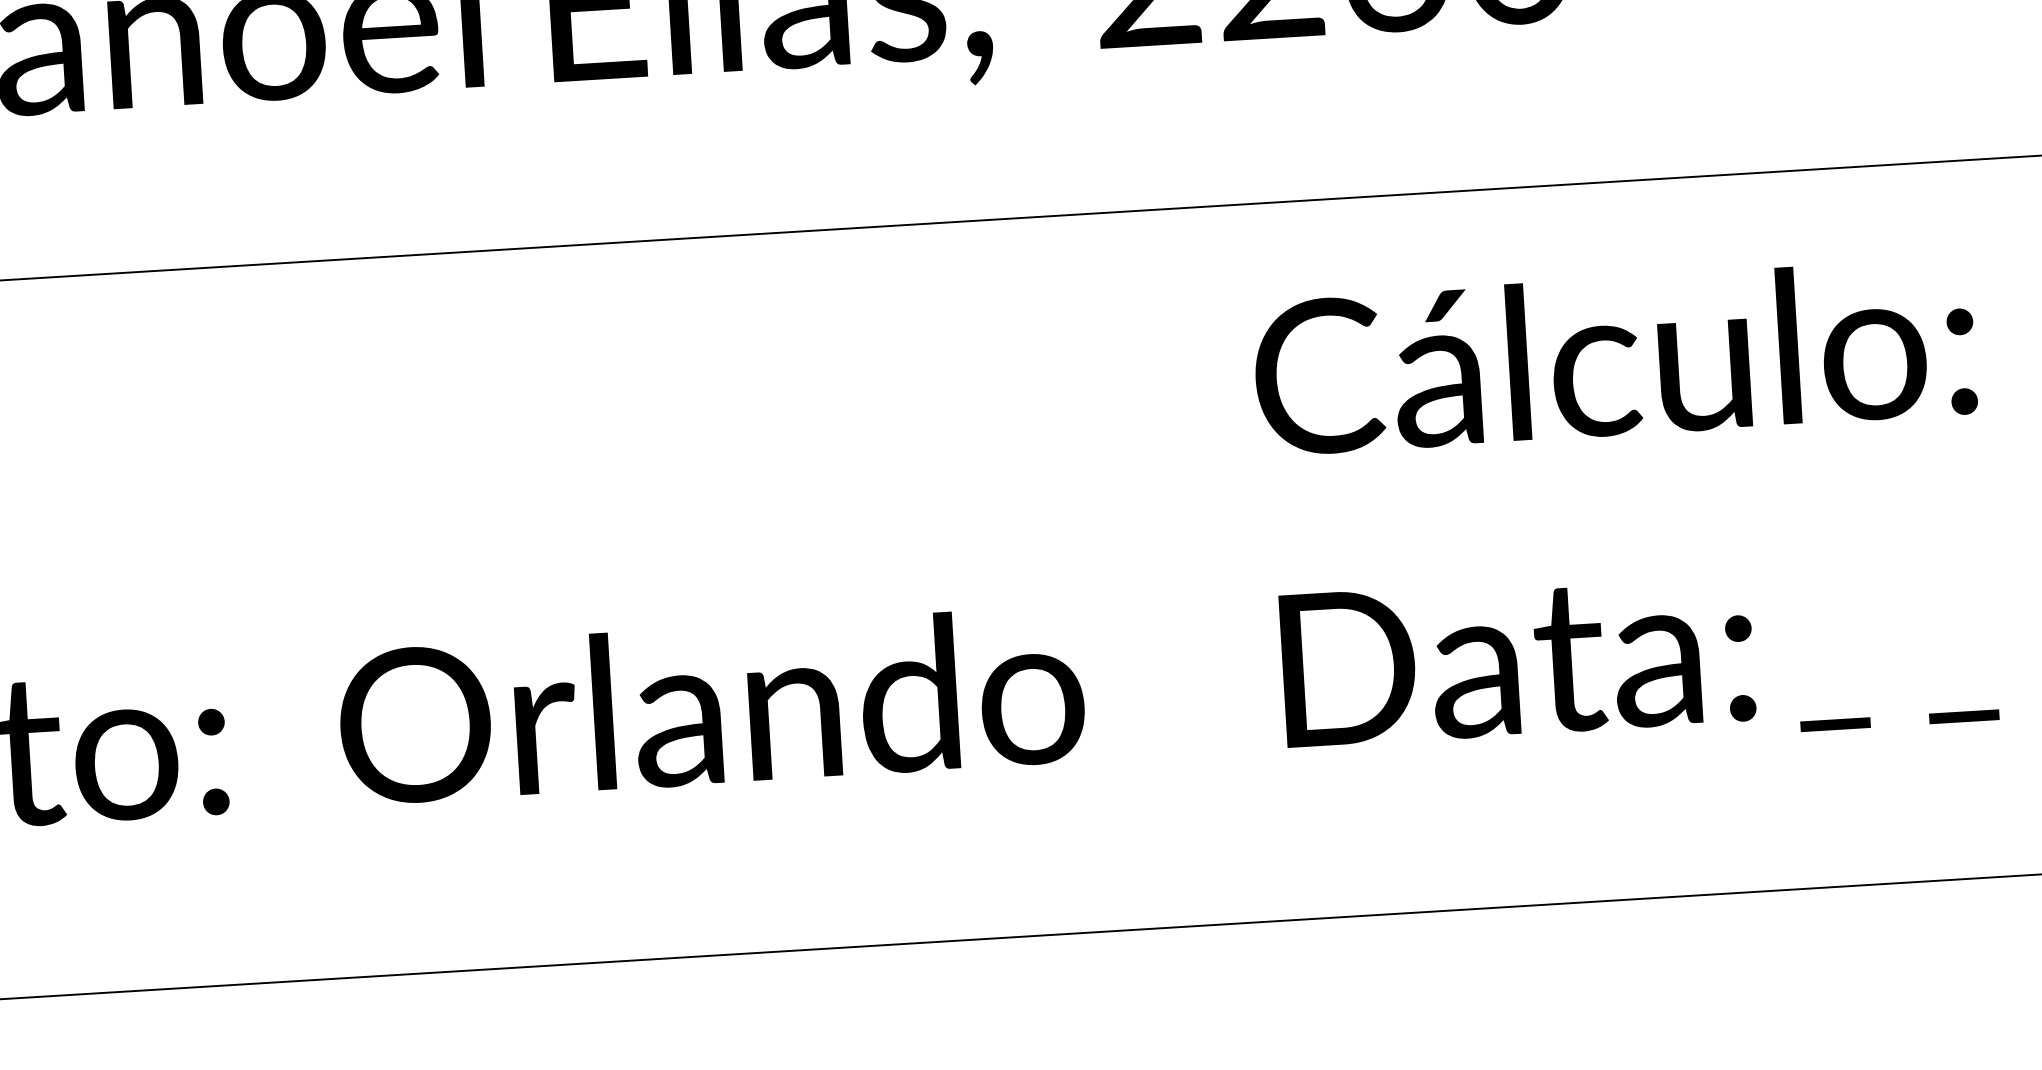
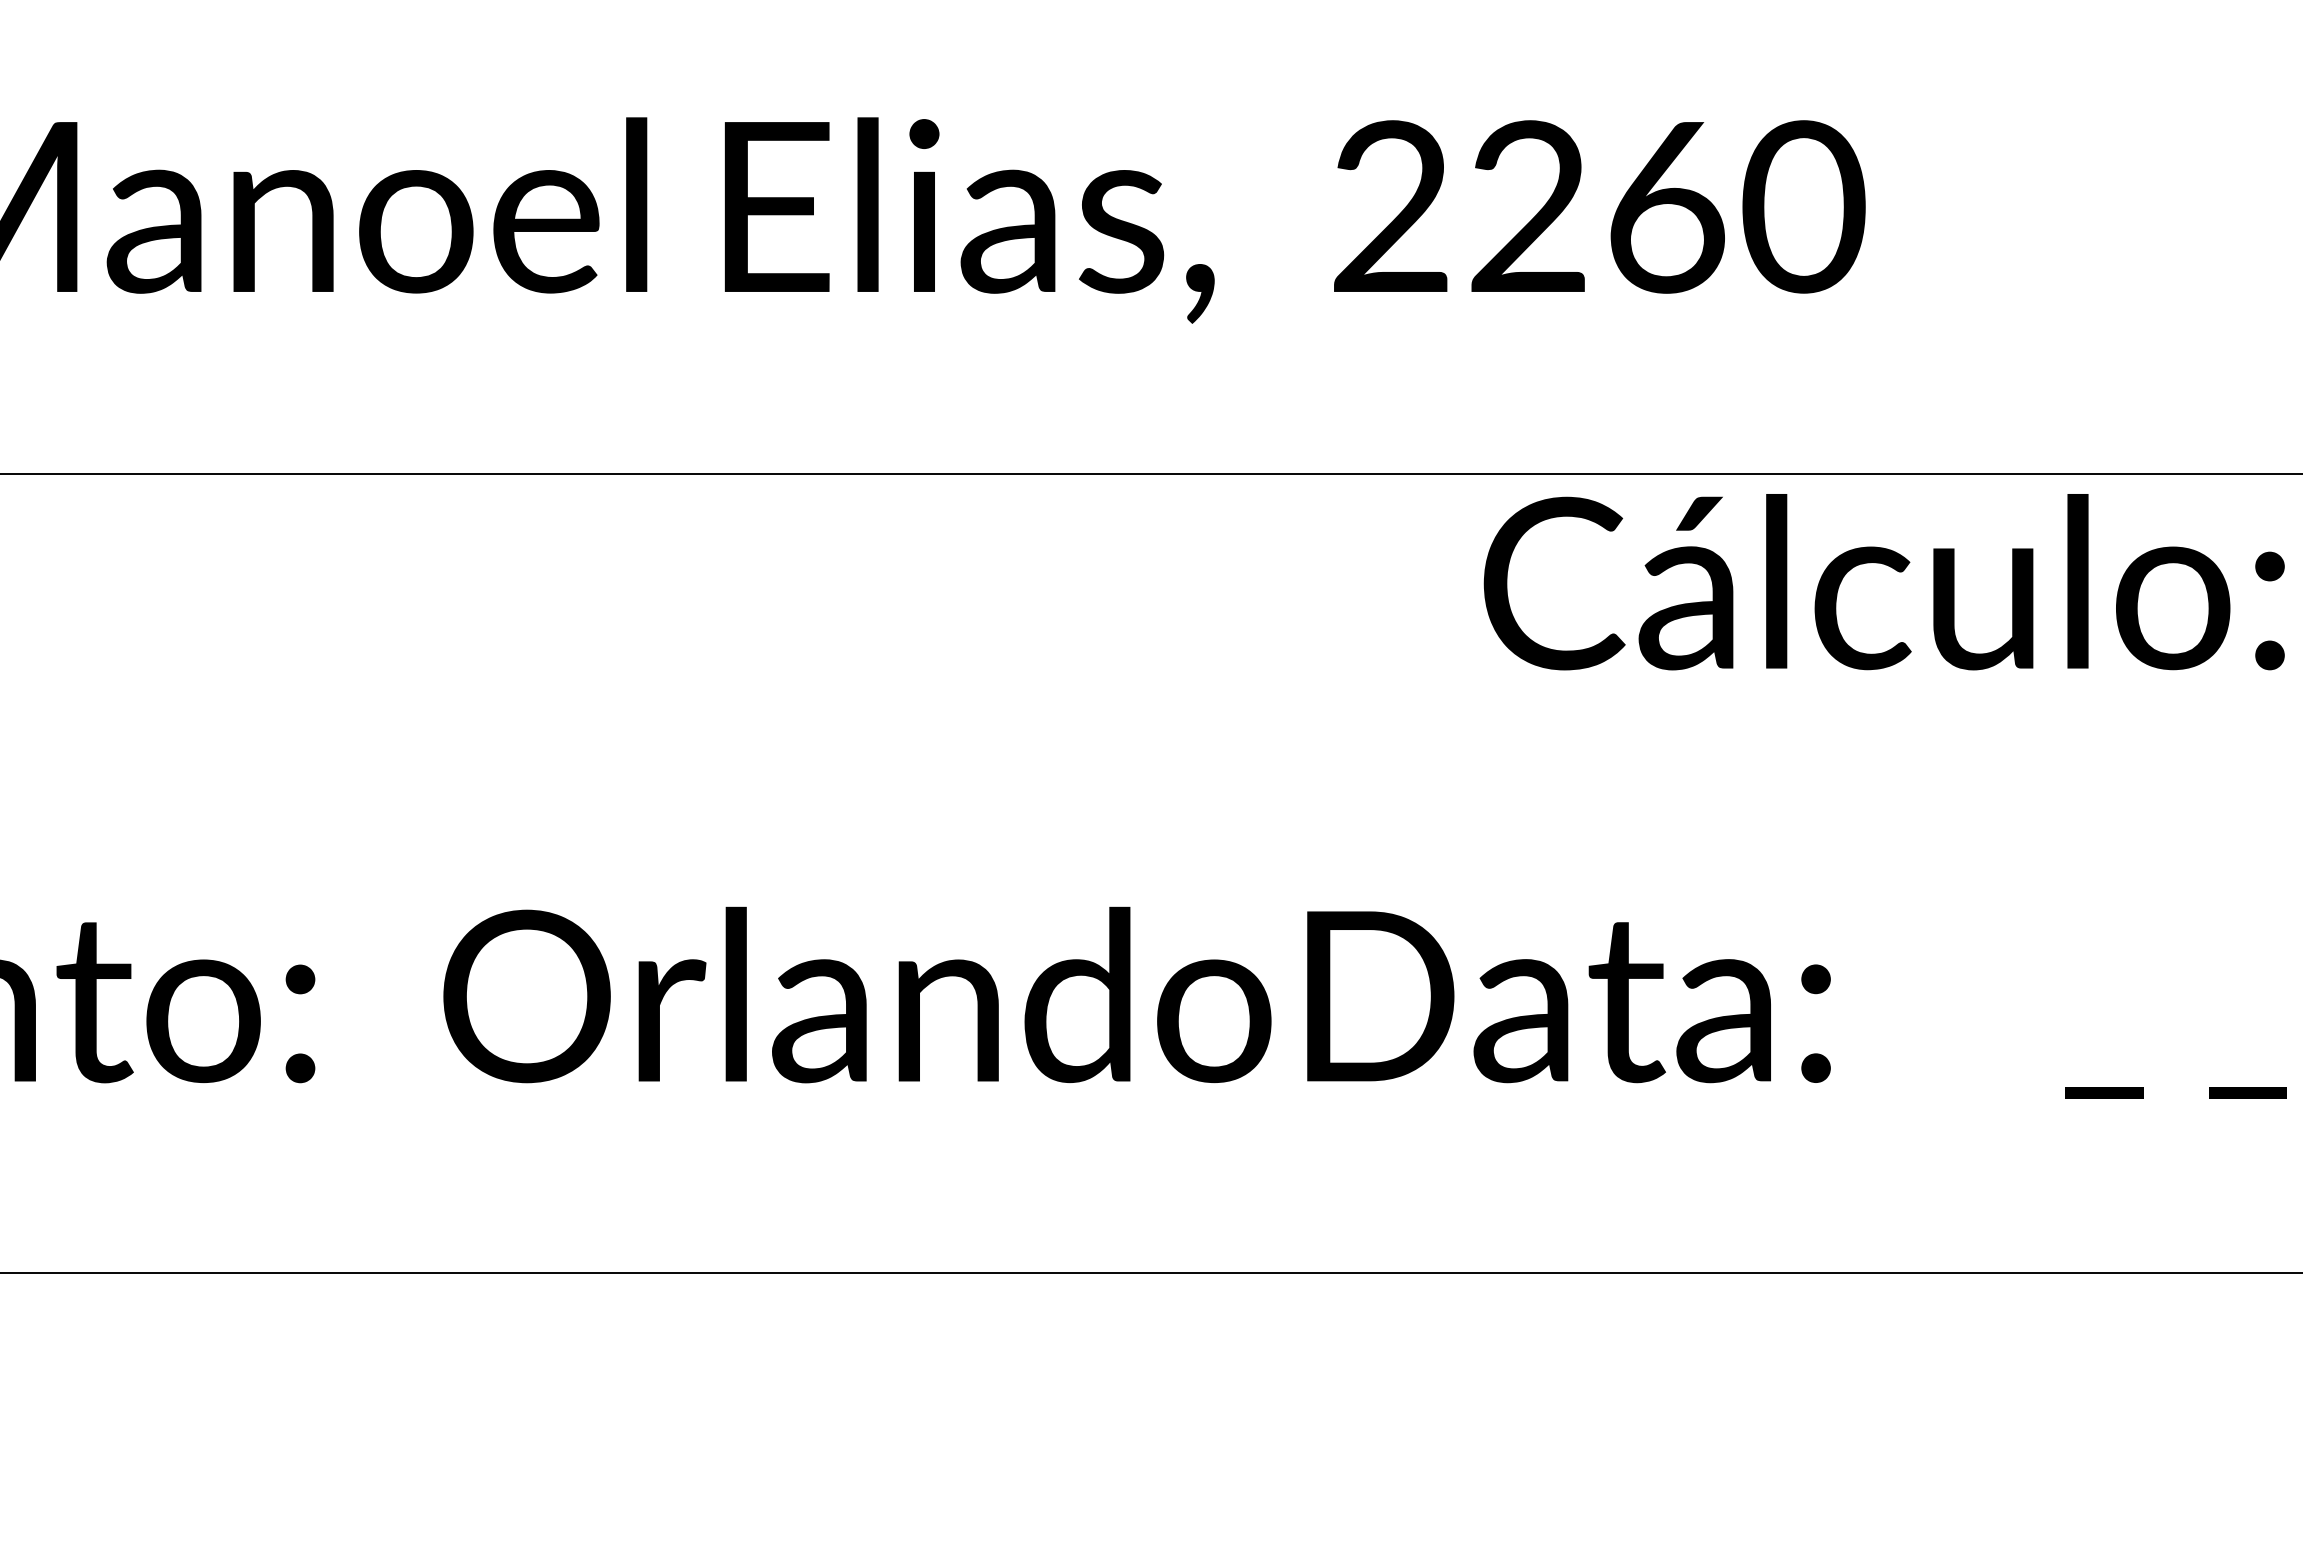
text: (1614, 357) -> (1883, 582), moved
text: (1517, 658) -> (1568, 997), moved

